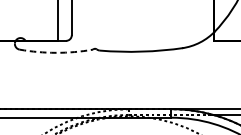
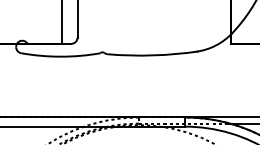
arc: (56, 52) -> (60, 56), dashed -> solid

